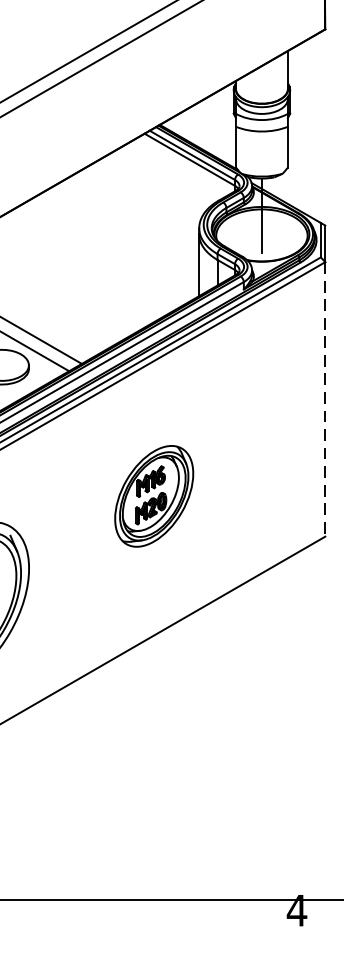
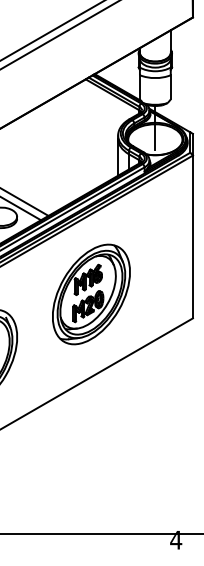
line: (324, 400) -> (192, 237), dashed -> solid
part: (154, 496) -> (91, 294), size x1.67

